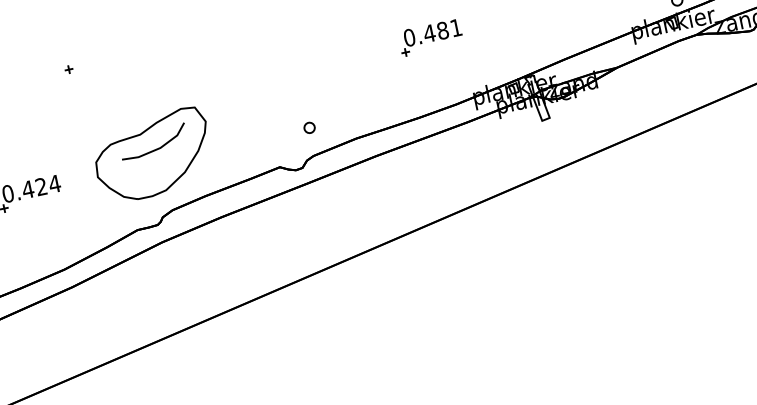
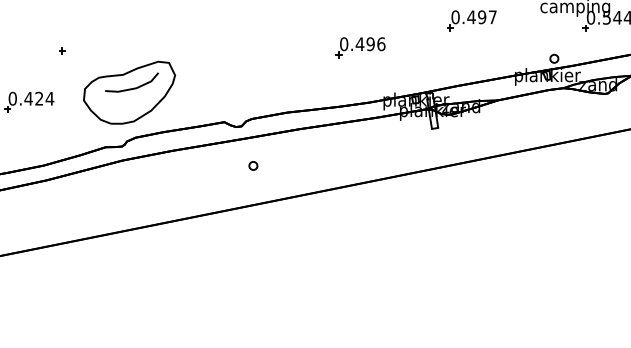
text: (448, 29) -> (375, 44), 0.481 -> 0.496
part: (69, 69) -> (62, 50), moved
part: (309, 127) -> (253, 165), moved

